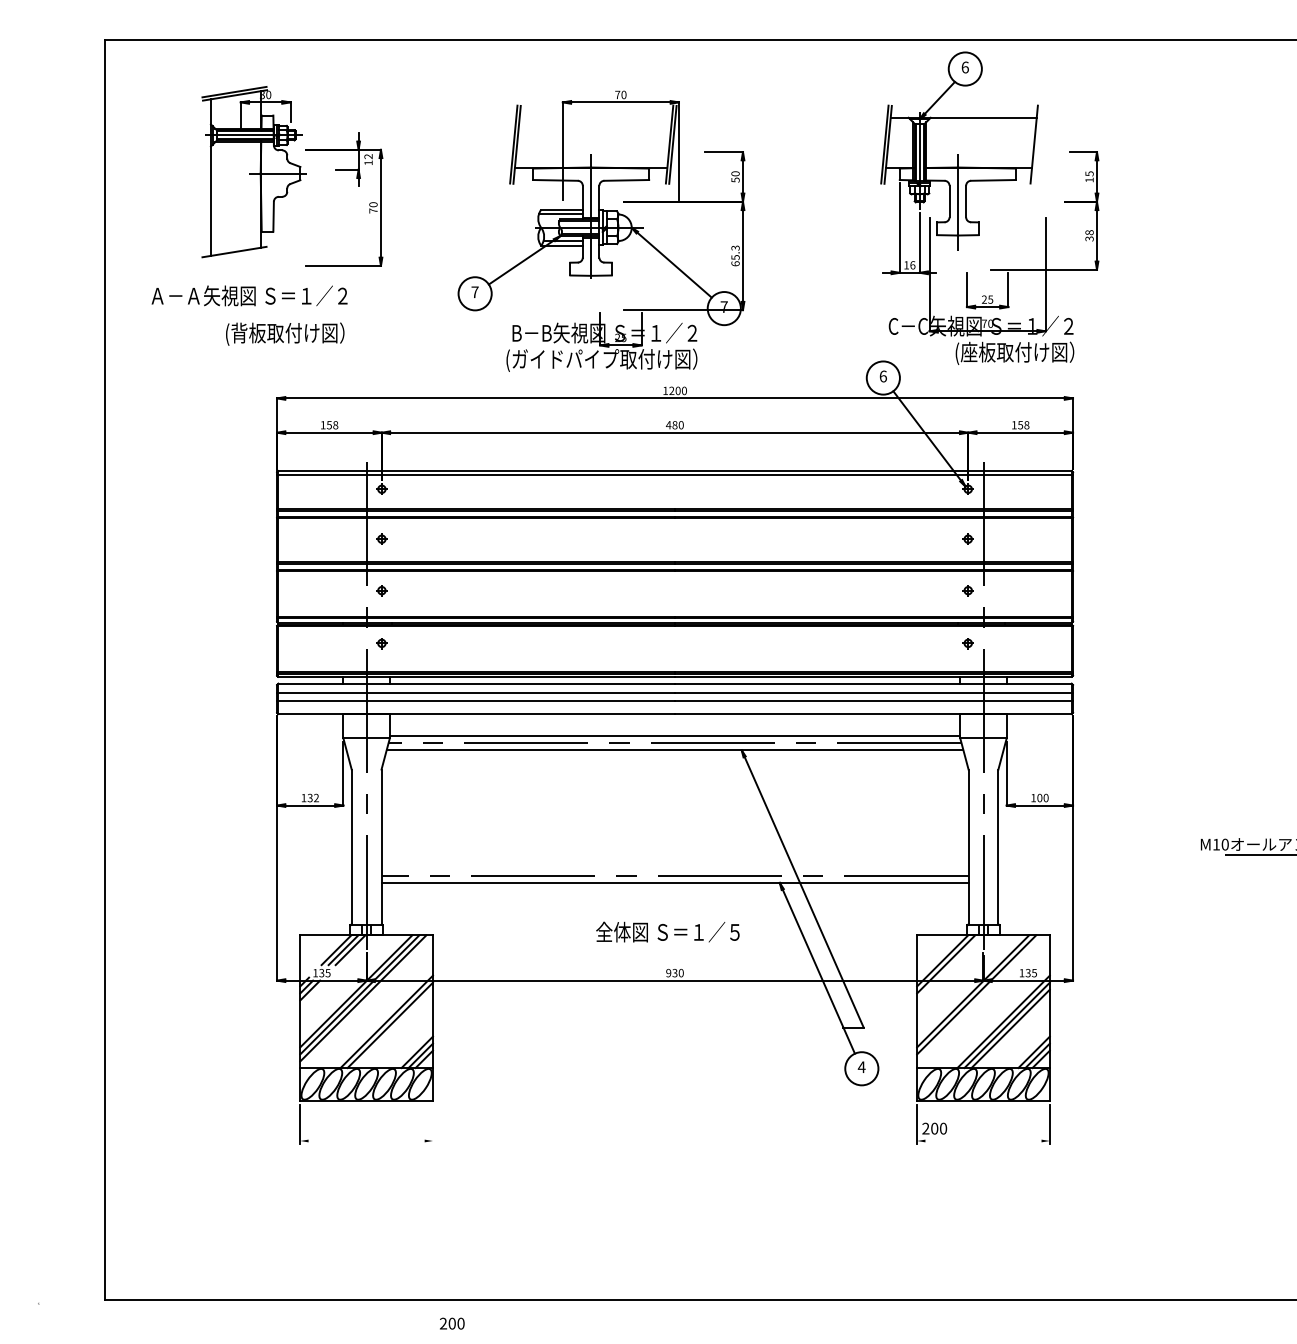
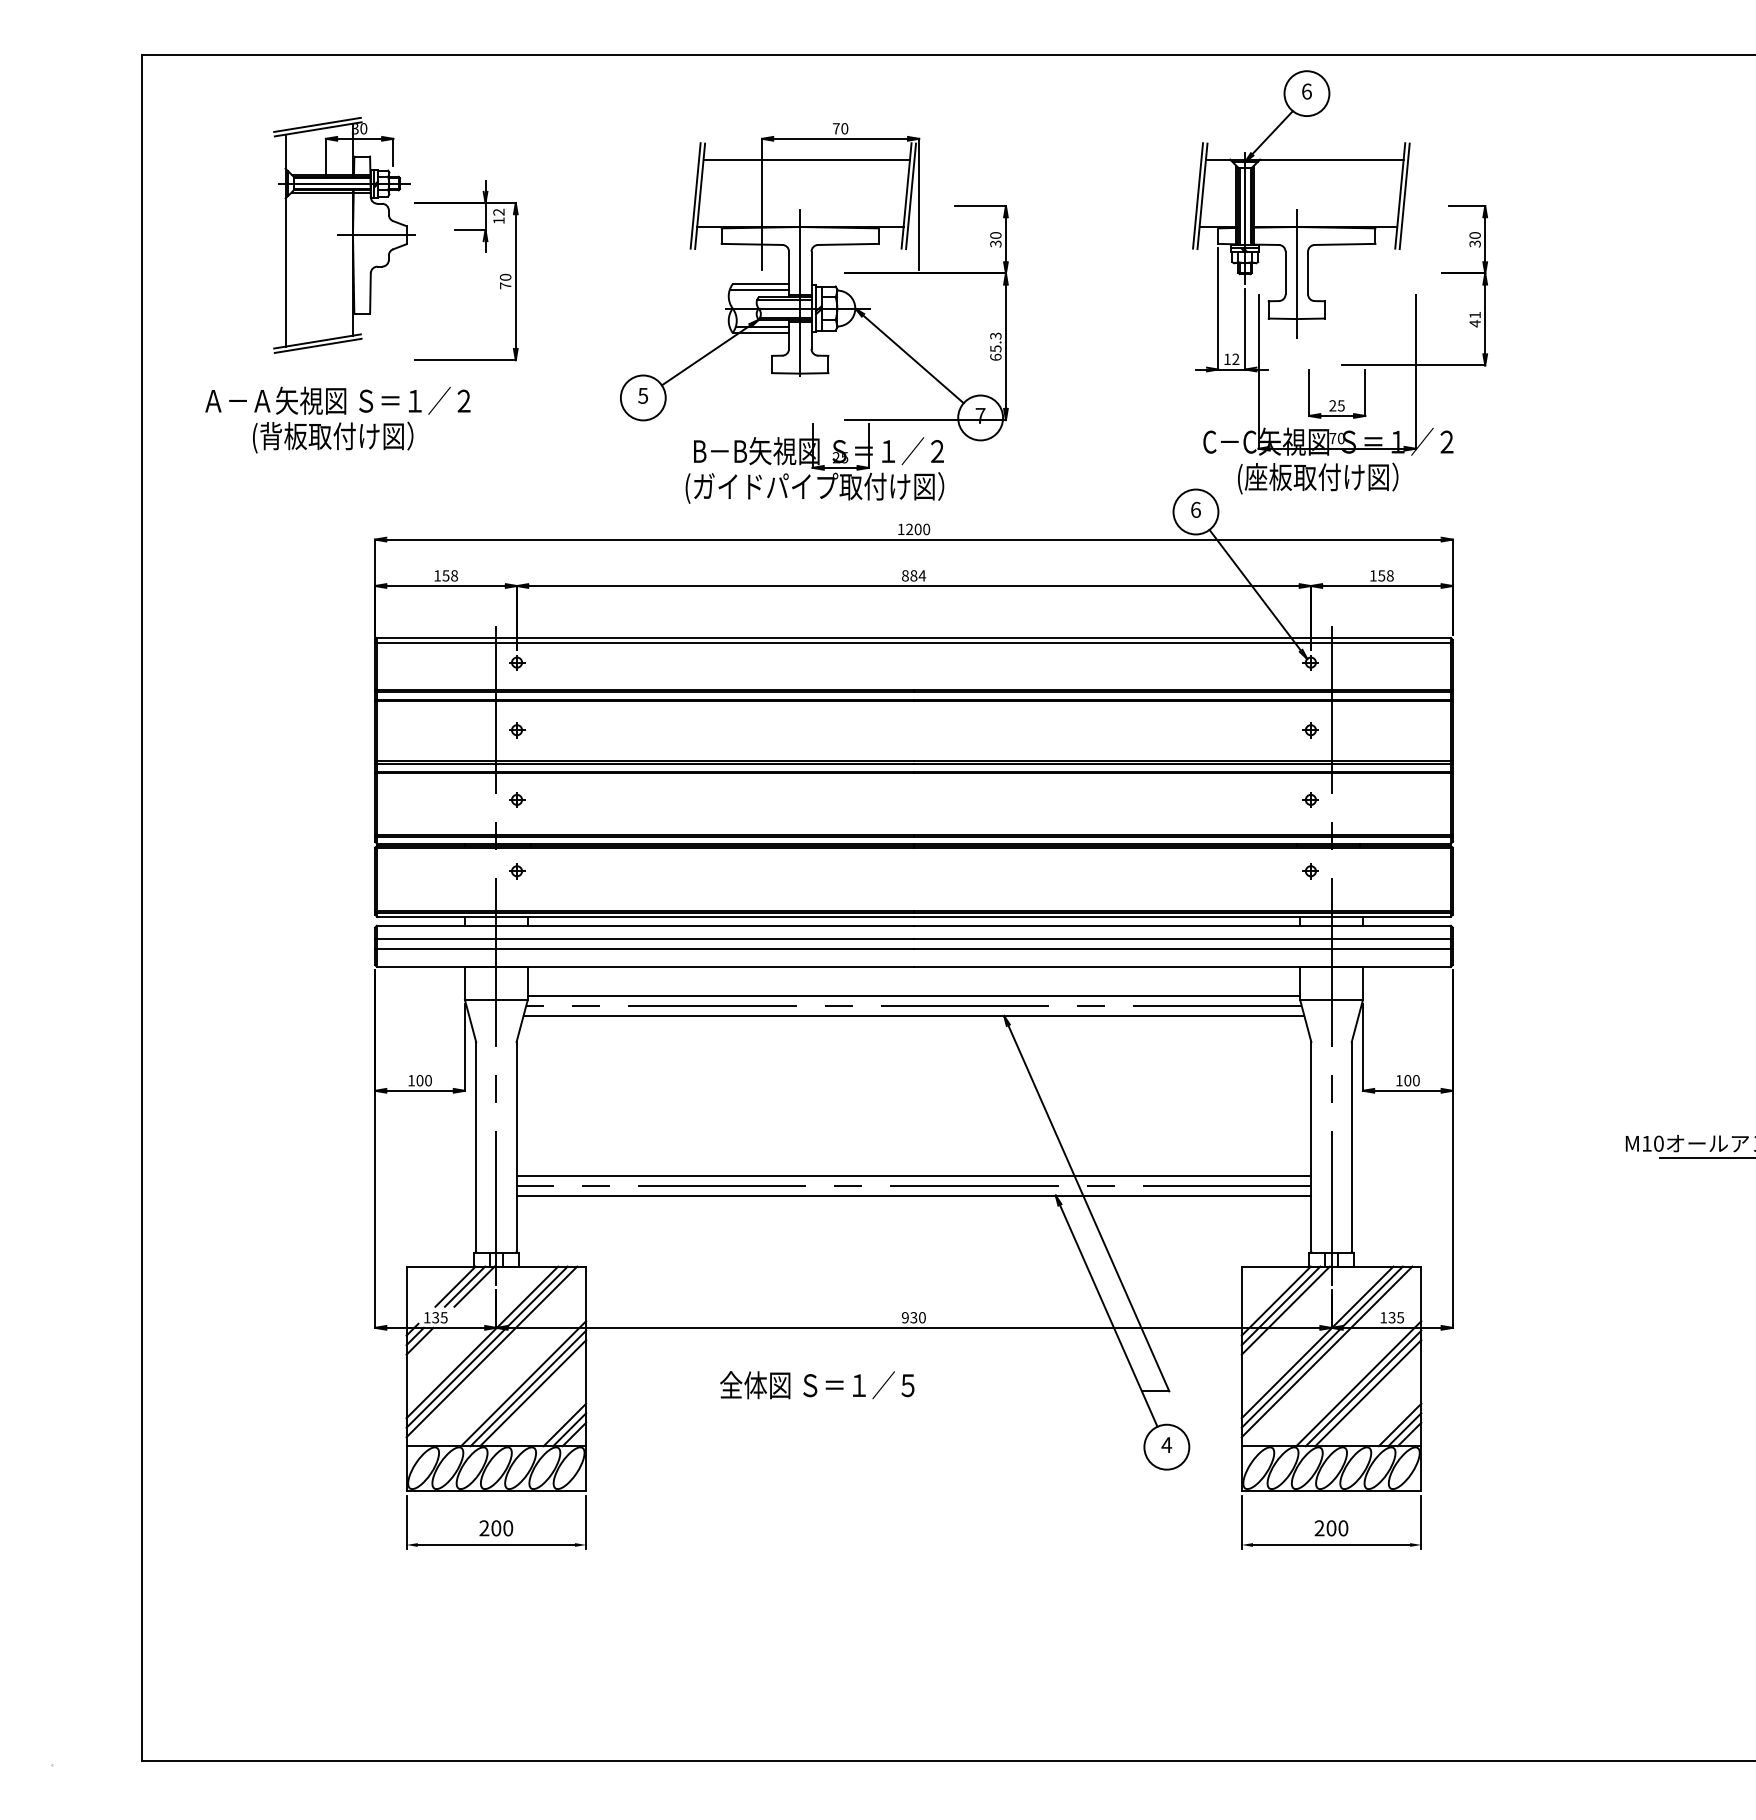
line: (595, 117) -> (806, 159), added
line: (1037, 145) -> (1404, 196), added
text: (1089, 176) -> (1474, 239), 15 -> 30
text: (735, 179) -> (995, 243), 50 -> 30
text: (1089, 235) -> (1474, 319), 38 -> 41
line: (234, 255) -> (317, 345), added
text: (912, 265) -> (1235, 359), 16 -> 12
text: (475, 291) -> (643, 395), 7 -> 5
text: (285, 334) -> (333, 437), moved
text: (1015, 353) -> (1318, 478), moved
text: (674, 424) -> (913, 575), 480 -> 884
text: (312, 797) -> (423, 1080), 132 -> 100
line: (674, 868) -> (913, 1176), added
text: (668, 932) -> (817, 1385), moved
line: (949, 967) -> (1285, 1310), added
line: (979, 998) -> (1326, 1351), added
line: (394, 1029) -> (533, 1393), added
line: (433, 1124) -> (586, 1522), added
text: (934, 1128) -> (1331, 1528), moved
line: (365, 1140) -> (495, 1544), added
line: (983, 1140) -> (1331, 1544), added
text: (452, 1323) -> (496, 1528), moved

